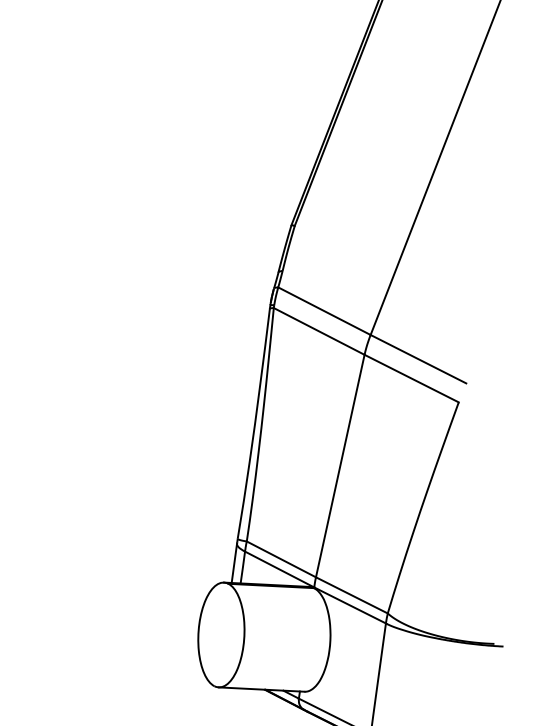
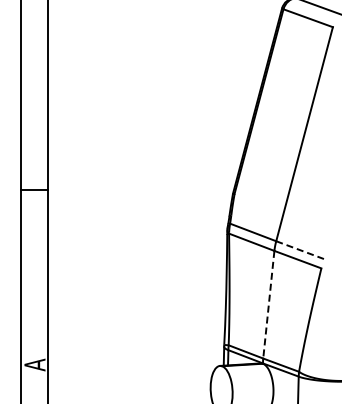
line: (419, 360) -> (300, 250), solid -> dashed
line: (339, 467) -> (268, 305), solid -> dashed

